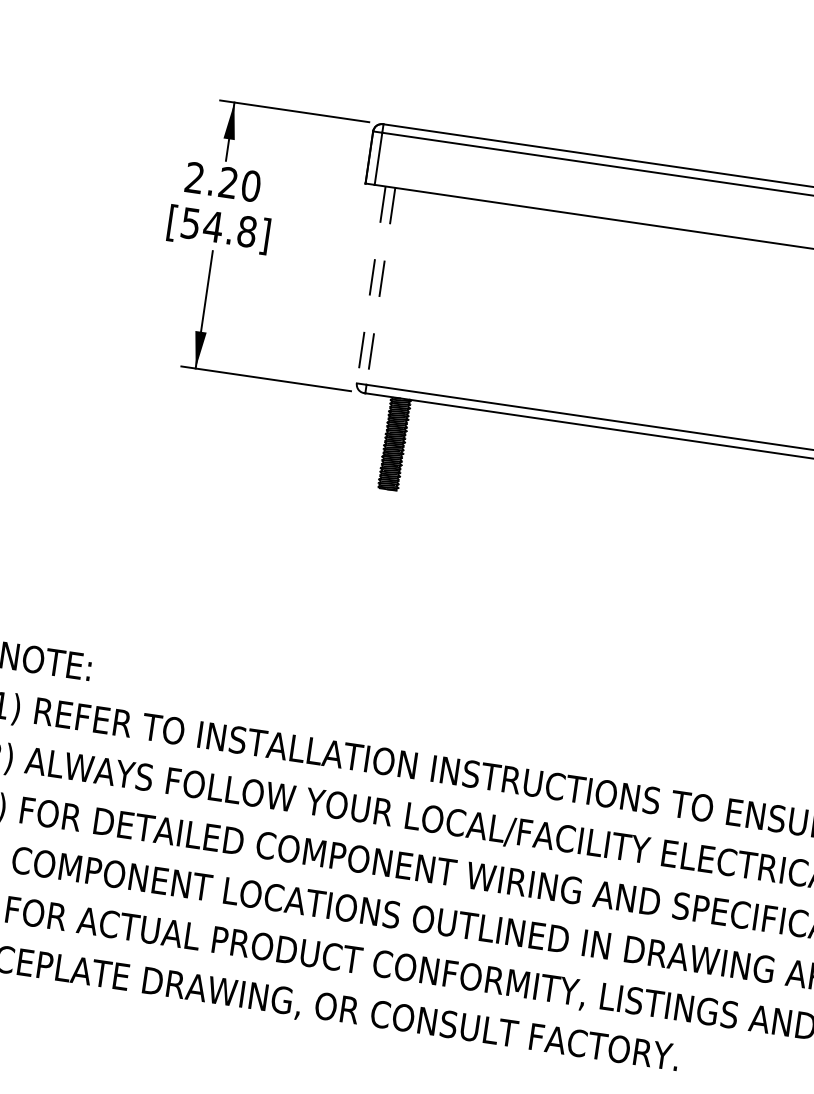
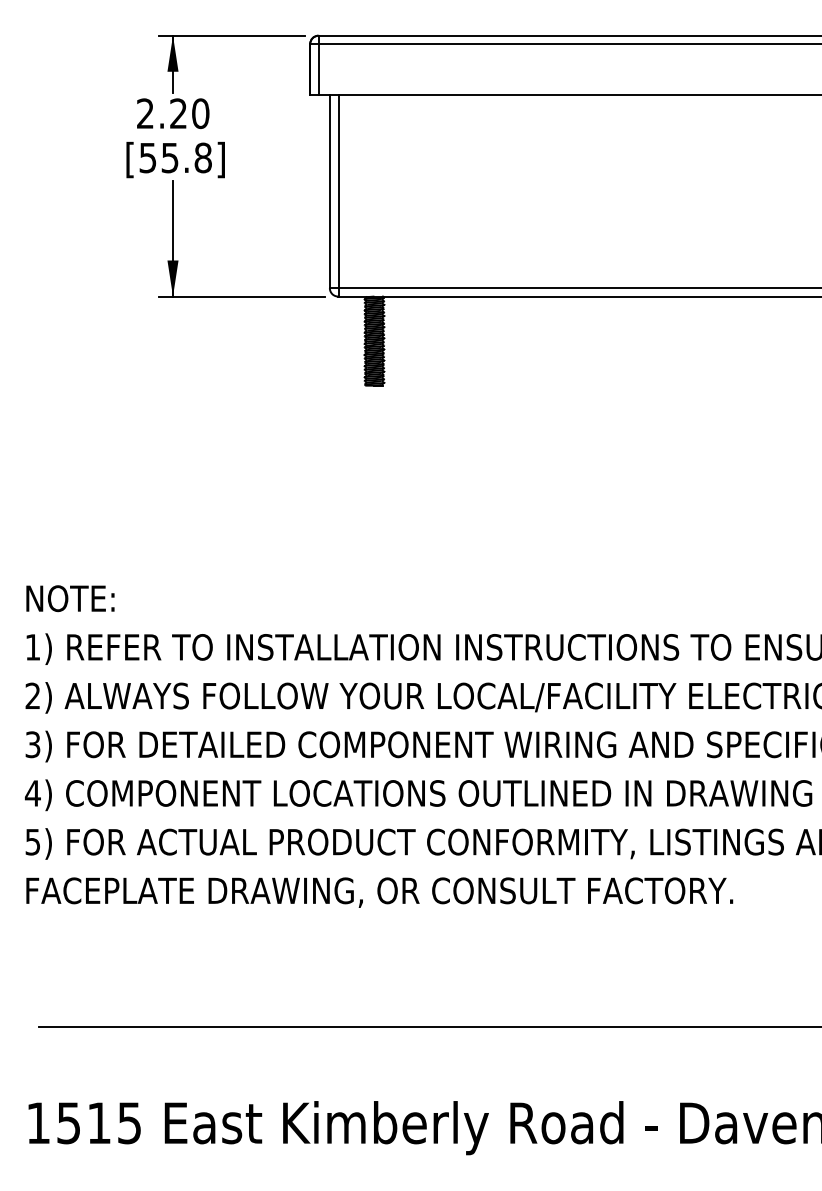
text: (212, 227) -> (169, 158), [54.8] -> [55.8]
line: (370, 284) -> (329, 191), dashed -> solid
line: (381, 286) -> (339, 191), dashed -> solid

